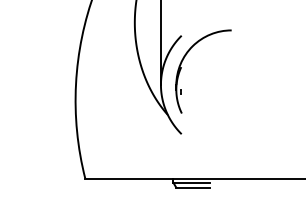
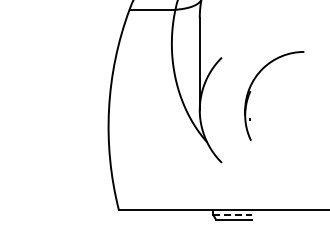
part: (182, 67) -> (251, 91), moved
line: (191, 182) -> (232, 214), solid -> dashed

